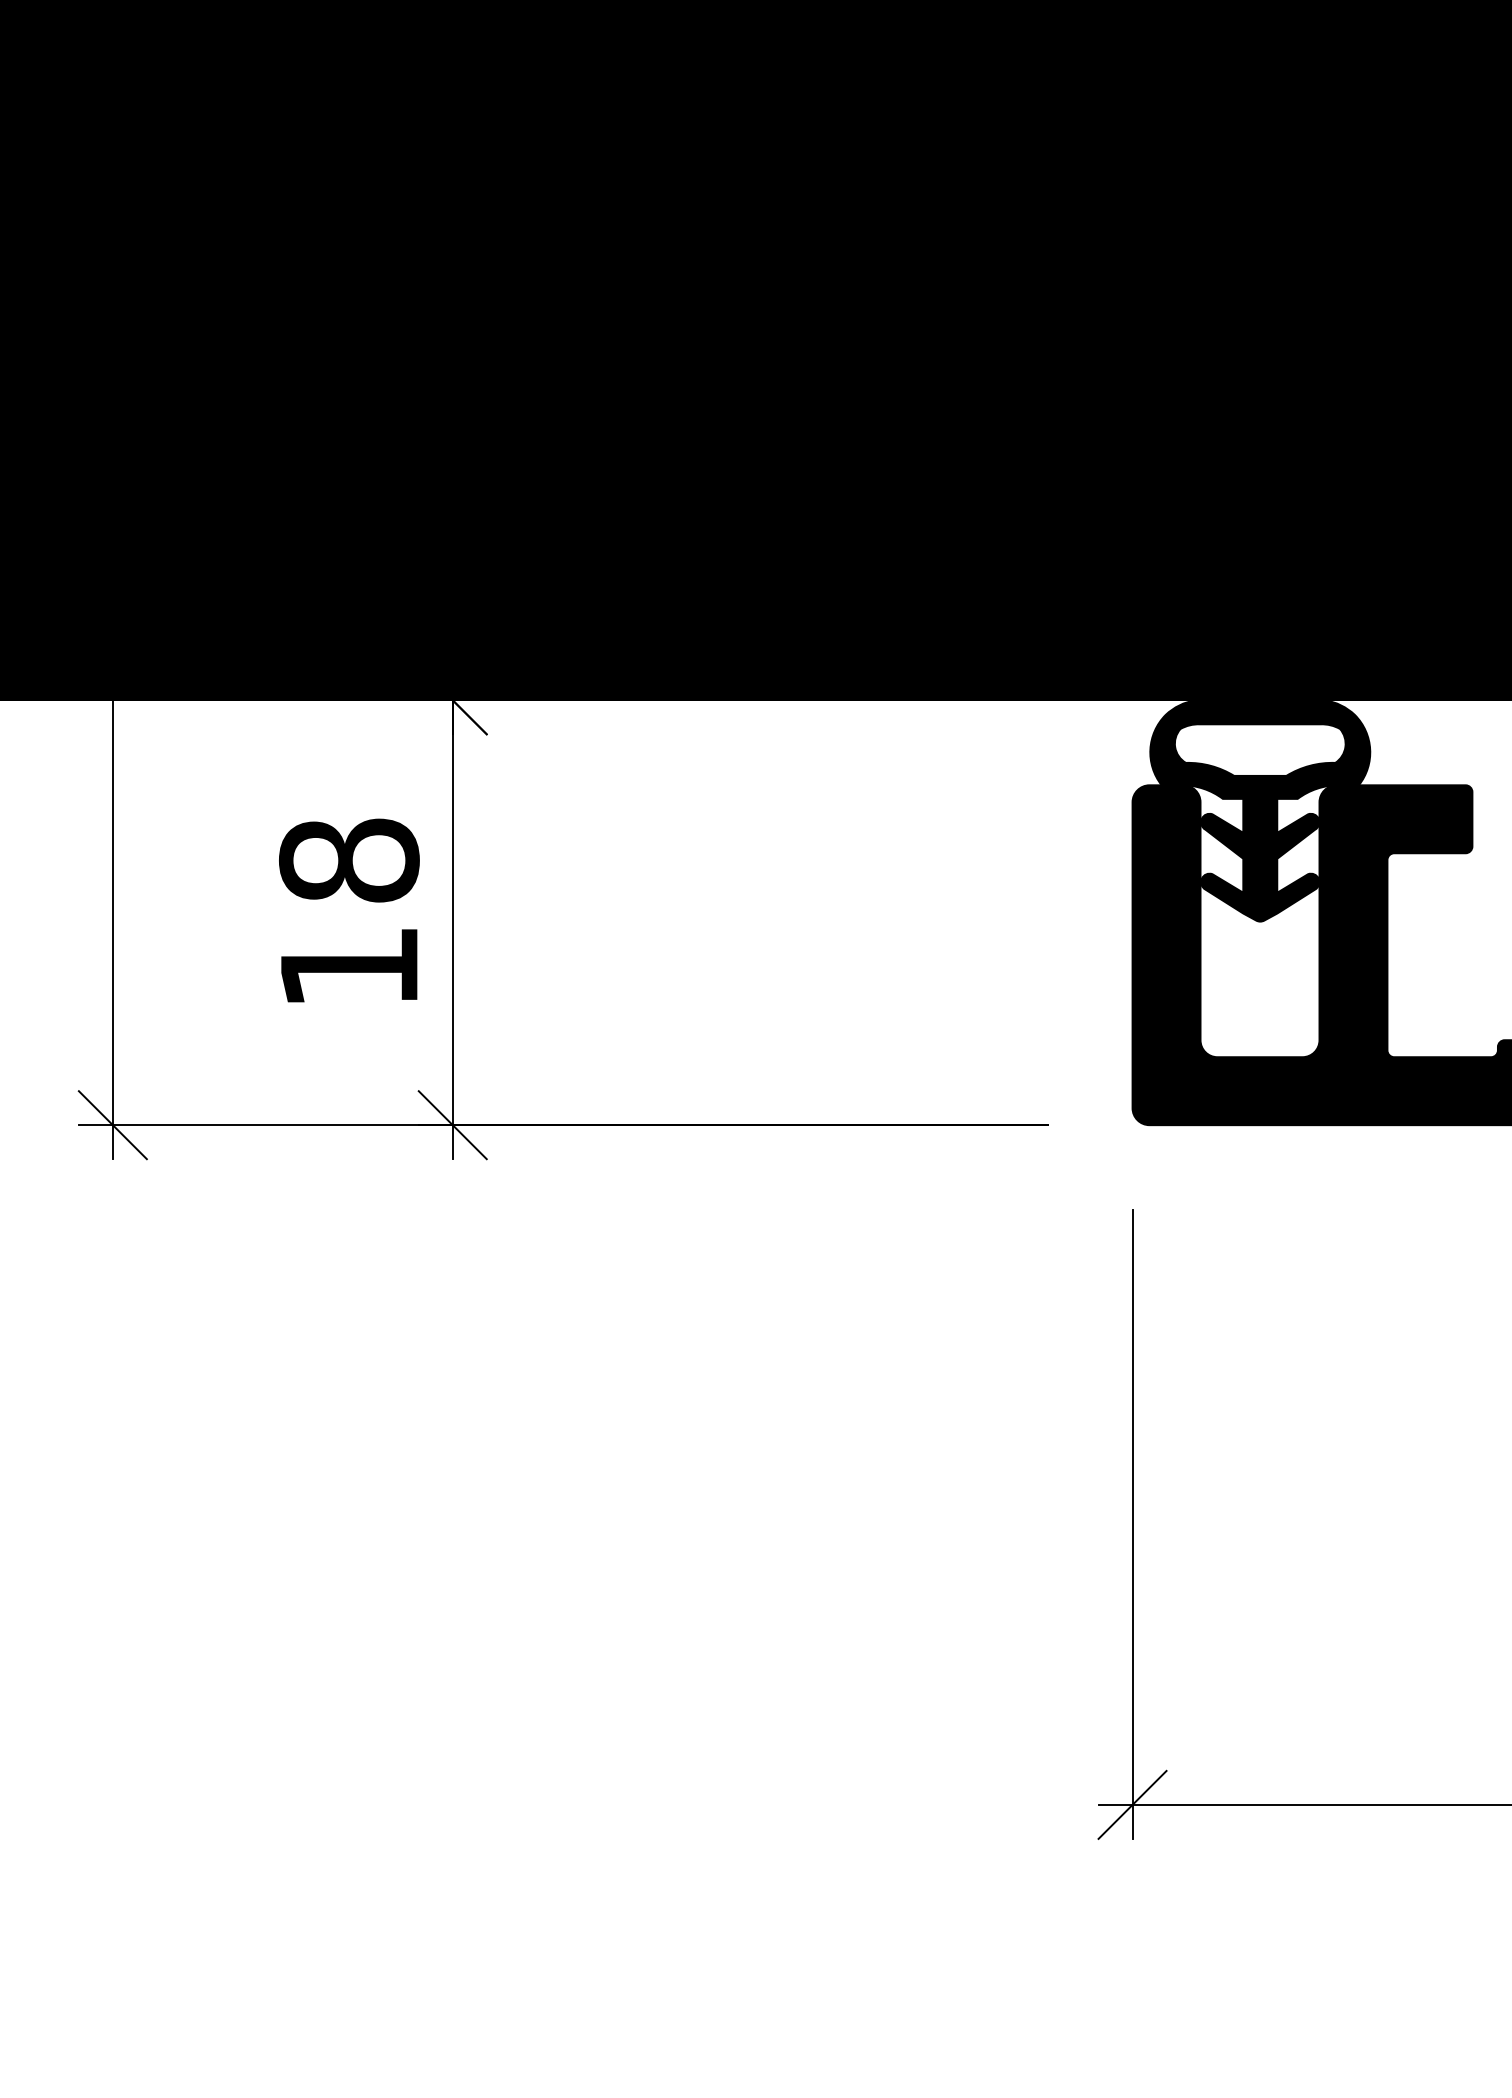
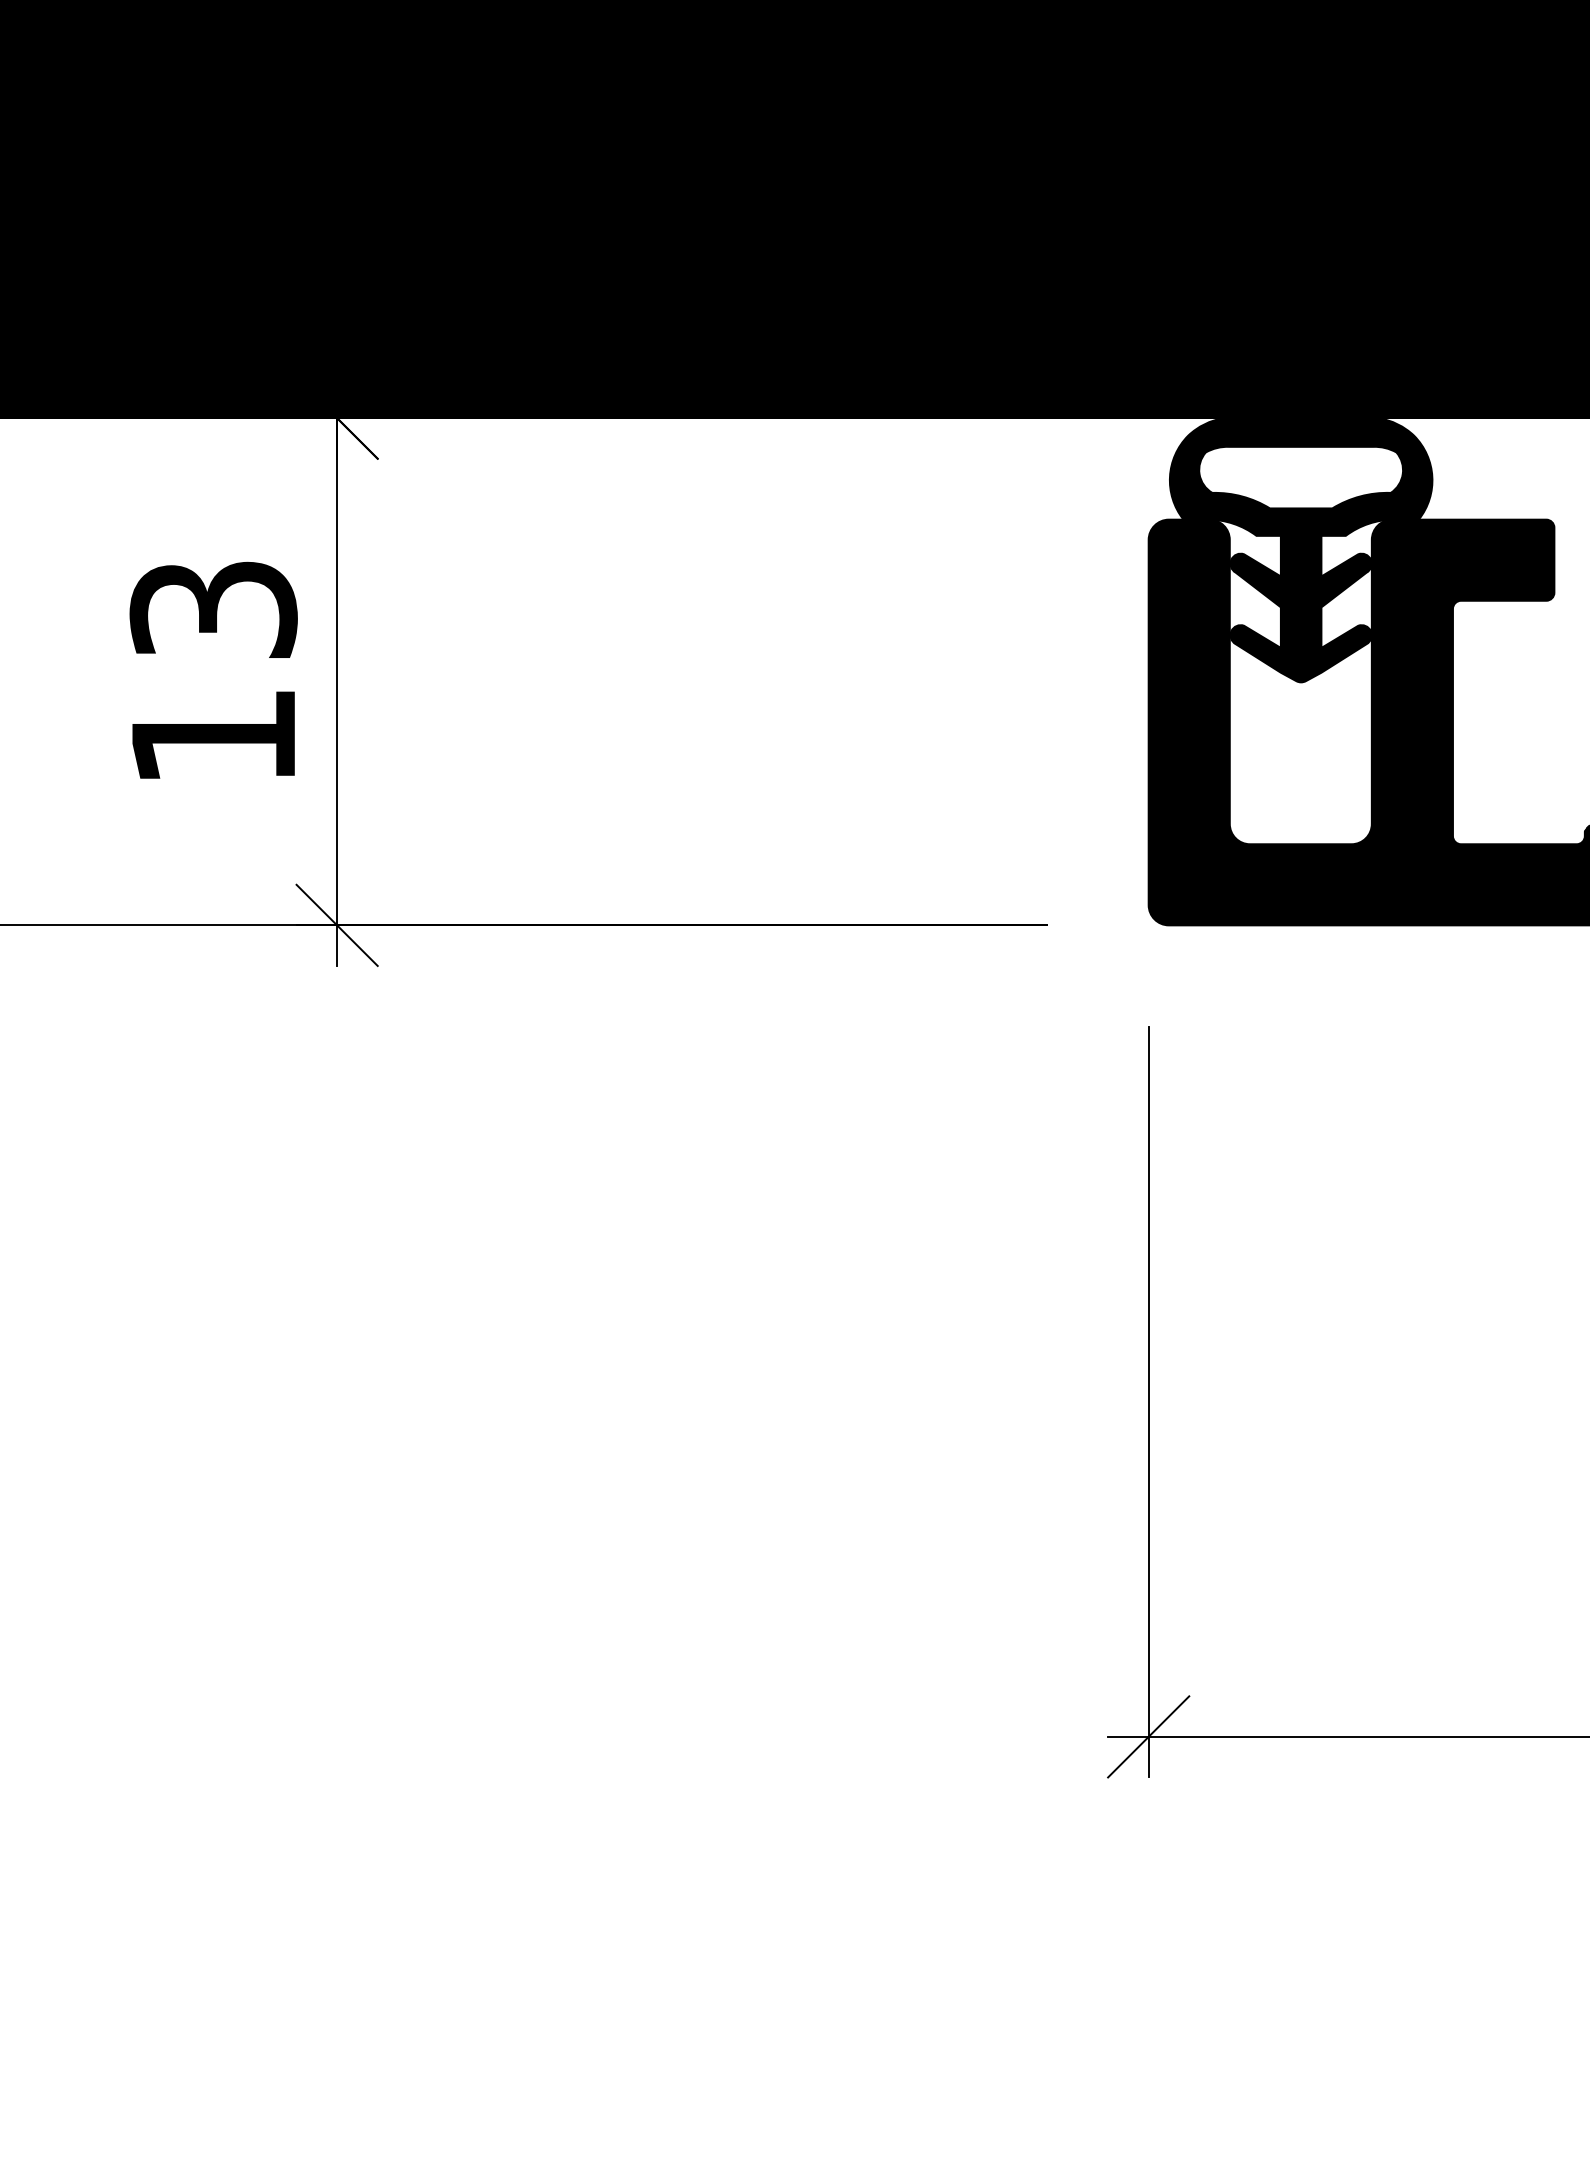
text: (349, 860) -> (213, 609), 18 -> 13

